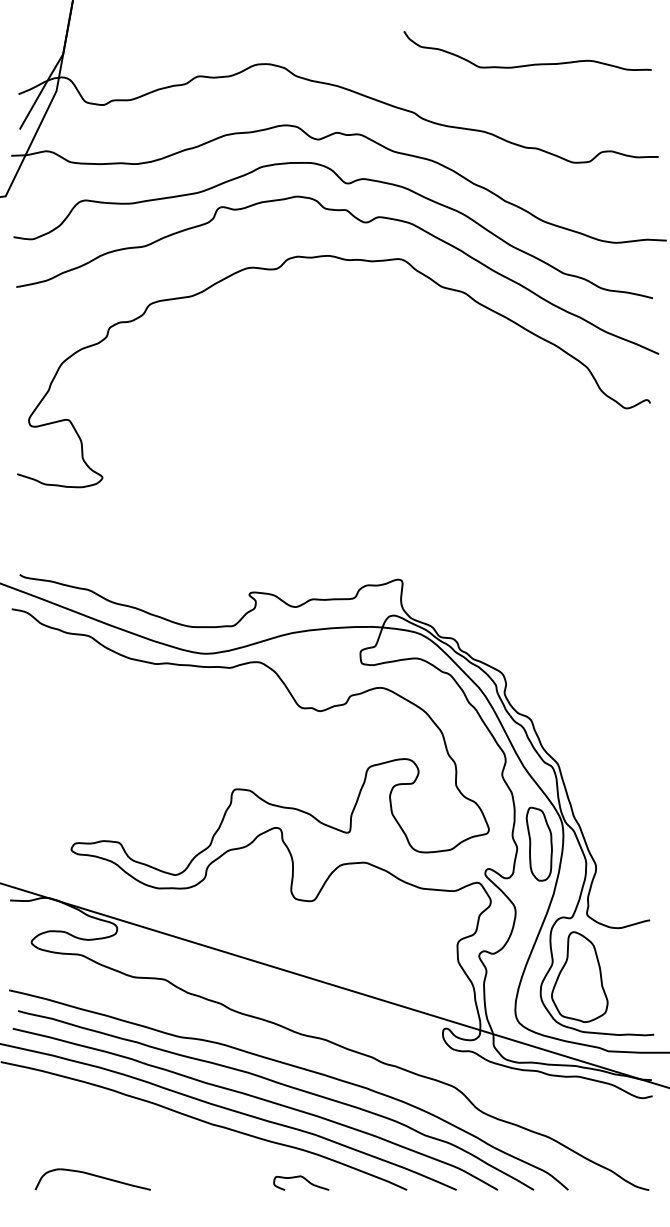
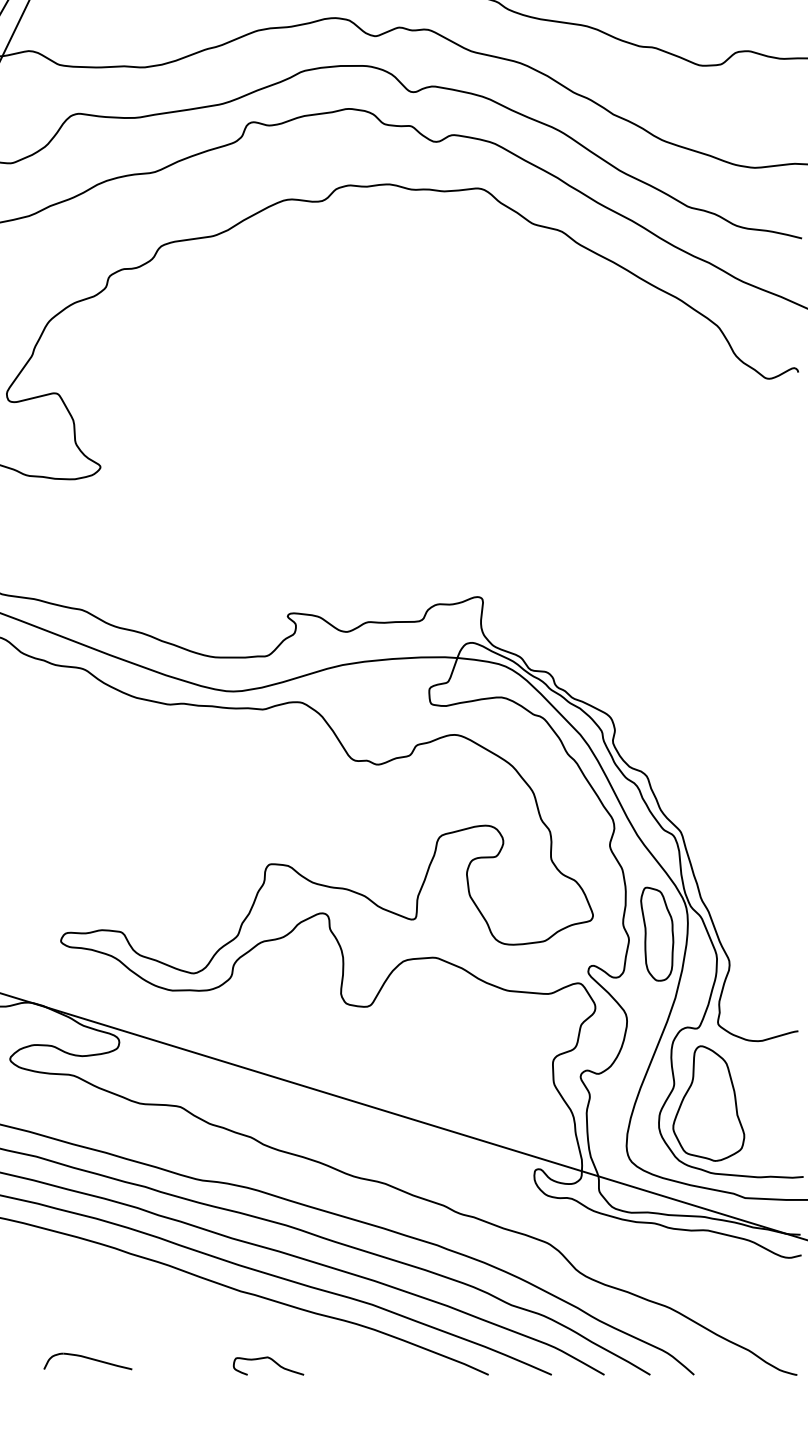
curve: (302, 1178) -> (270, 1360), moved
part: (92, 1179) -> (87, 1361), size x0.6

